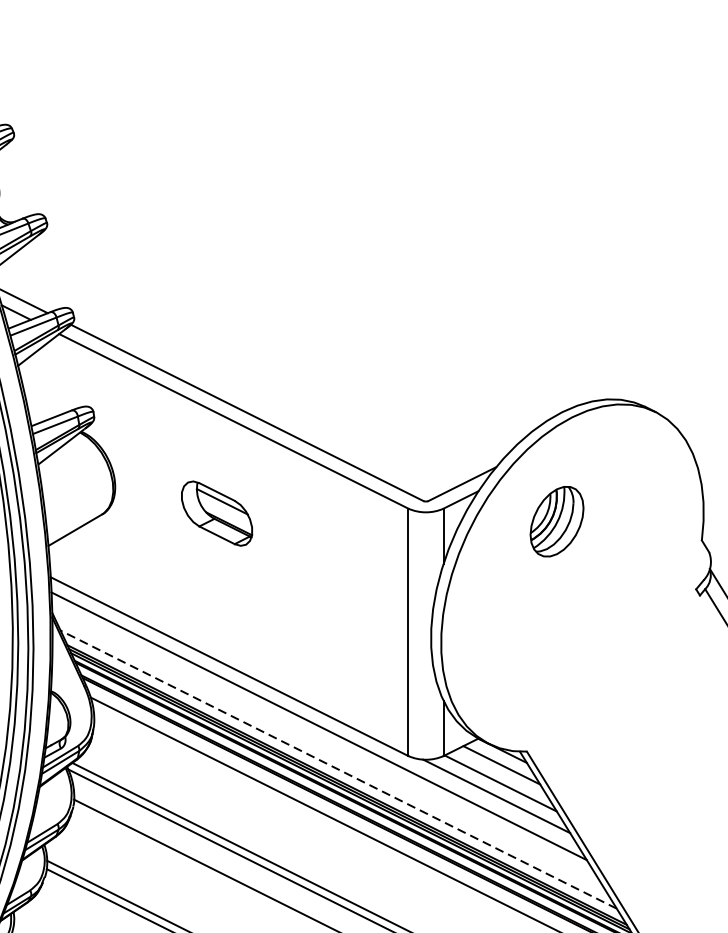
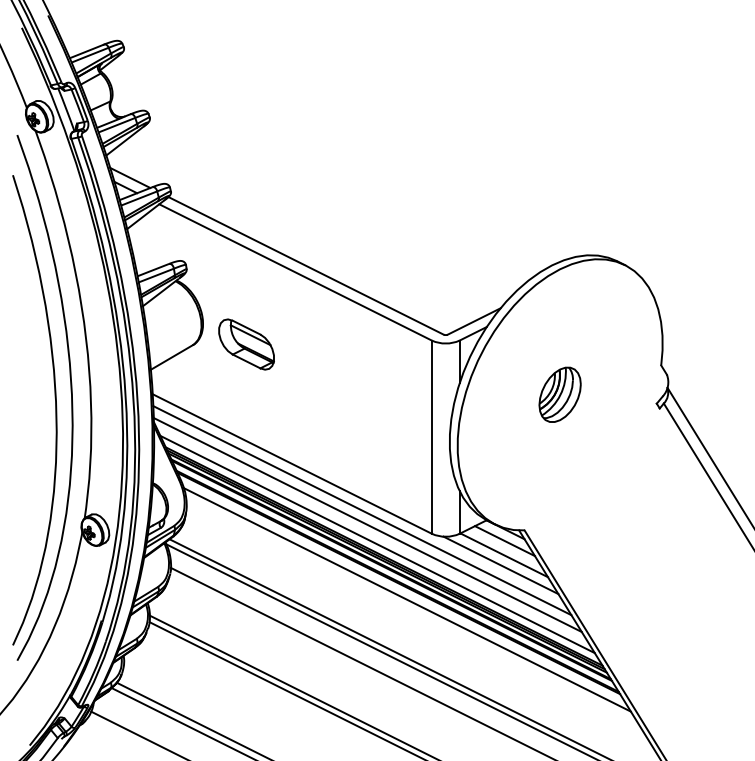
part: (216, 513) -> (246, 344), moved
part: (556, 521) -> (559, 394), moved
line: (325, 744) -> (367, 524), added
line: (338, 769) -> (377, 544), dashed -> solid

